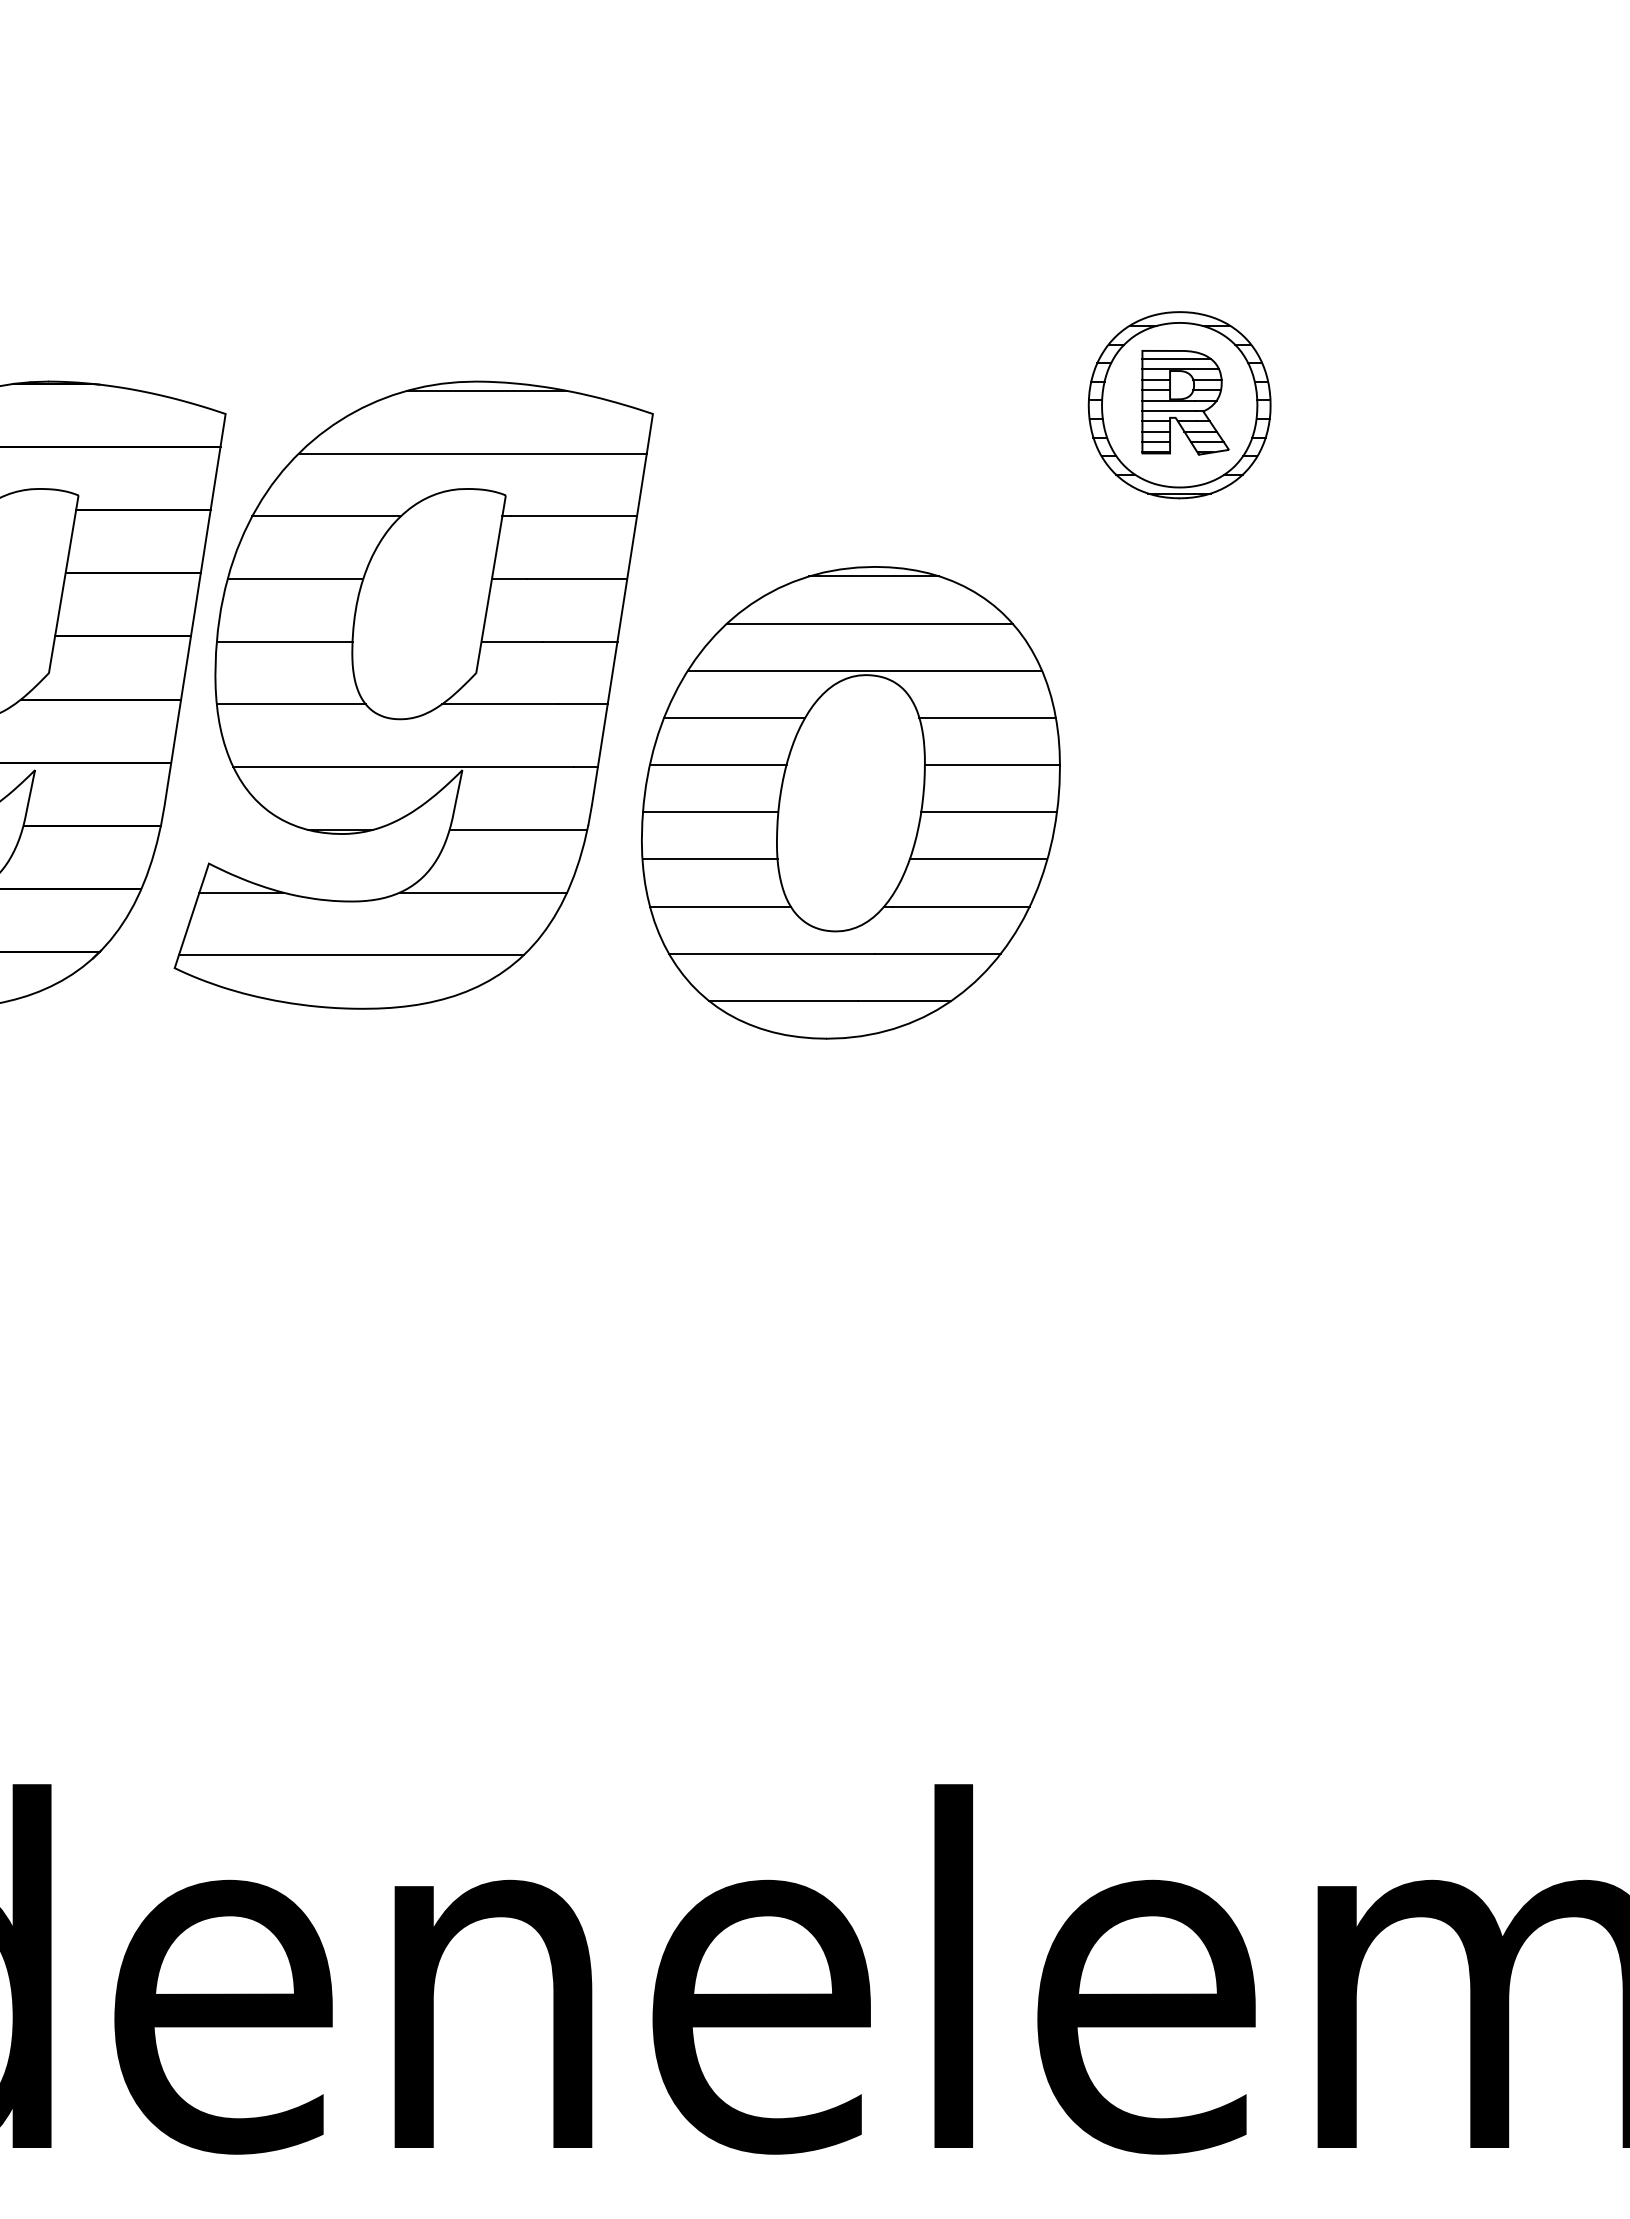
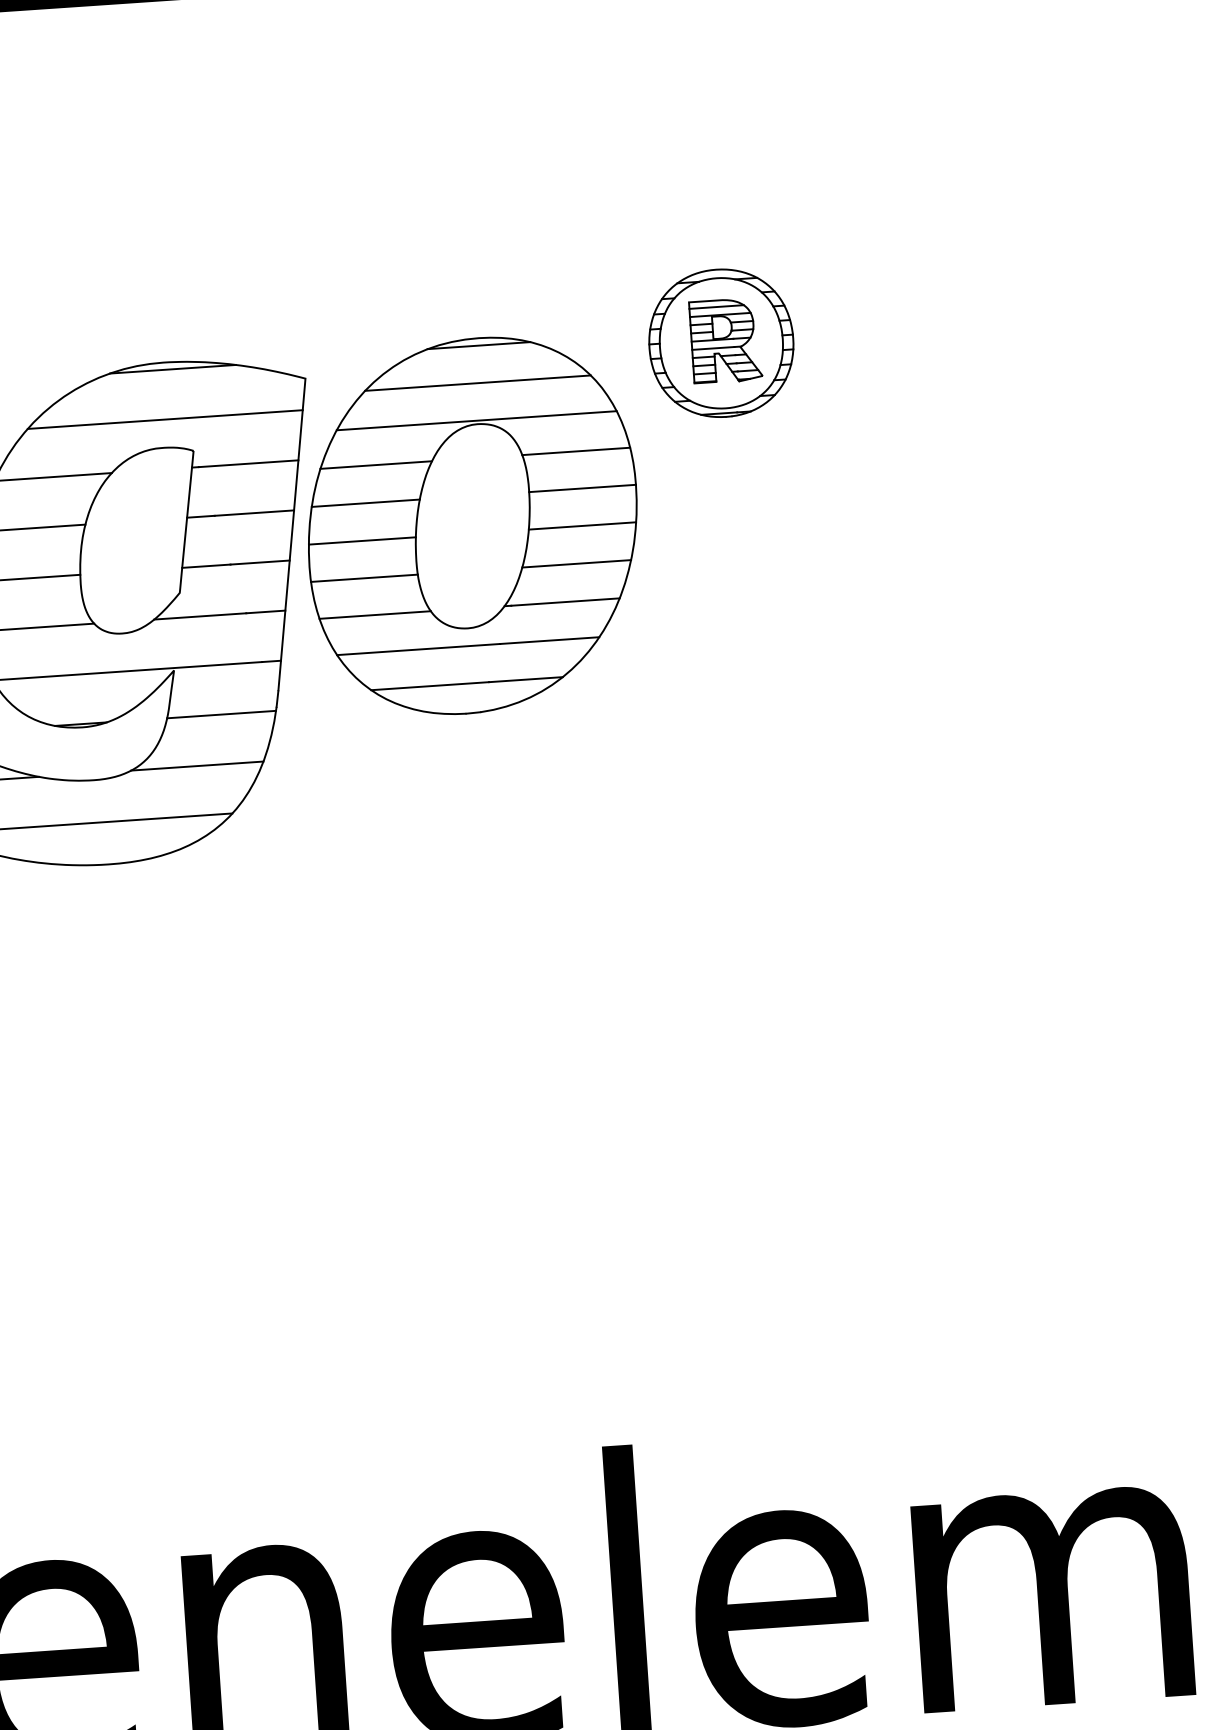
part: (850, 802) -> (472, 525), moved

